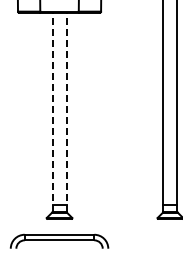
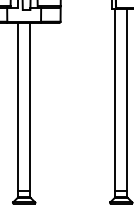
line: (52, 111) -> (17, 109), dashed -> solid
line: (66, 111) -> (30, 109), dashed -> solid

